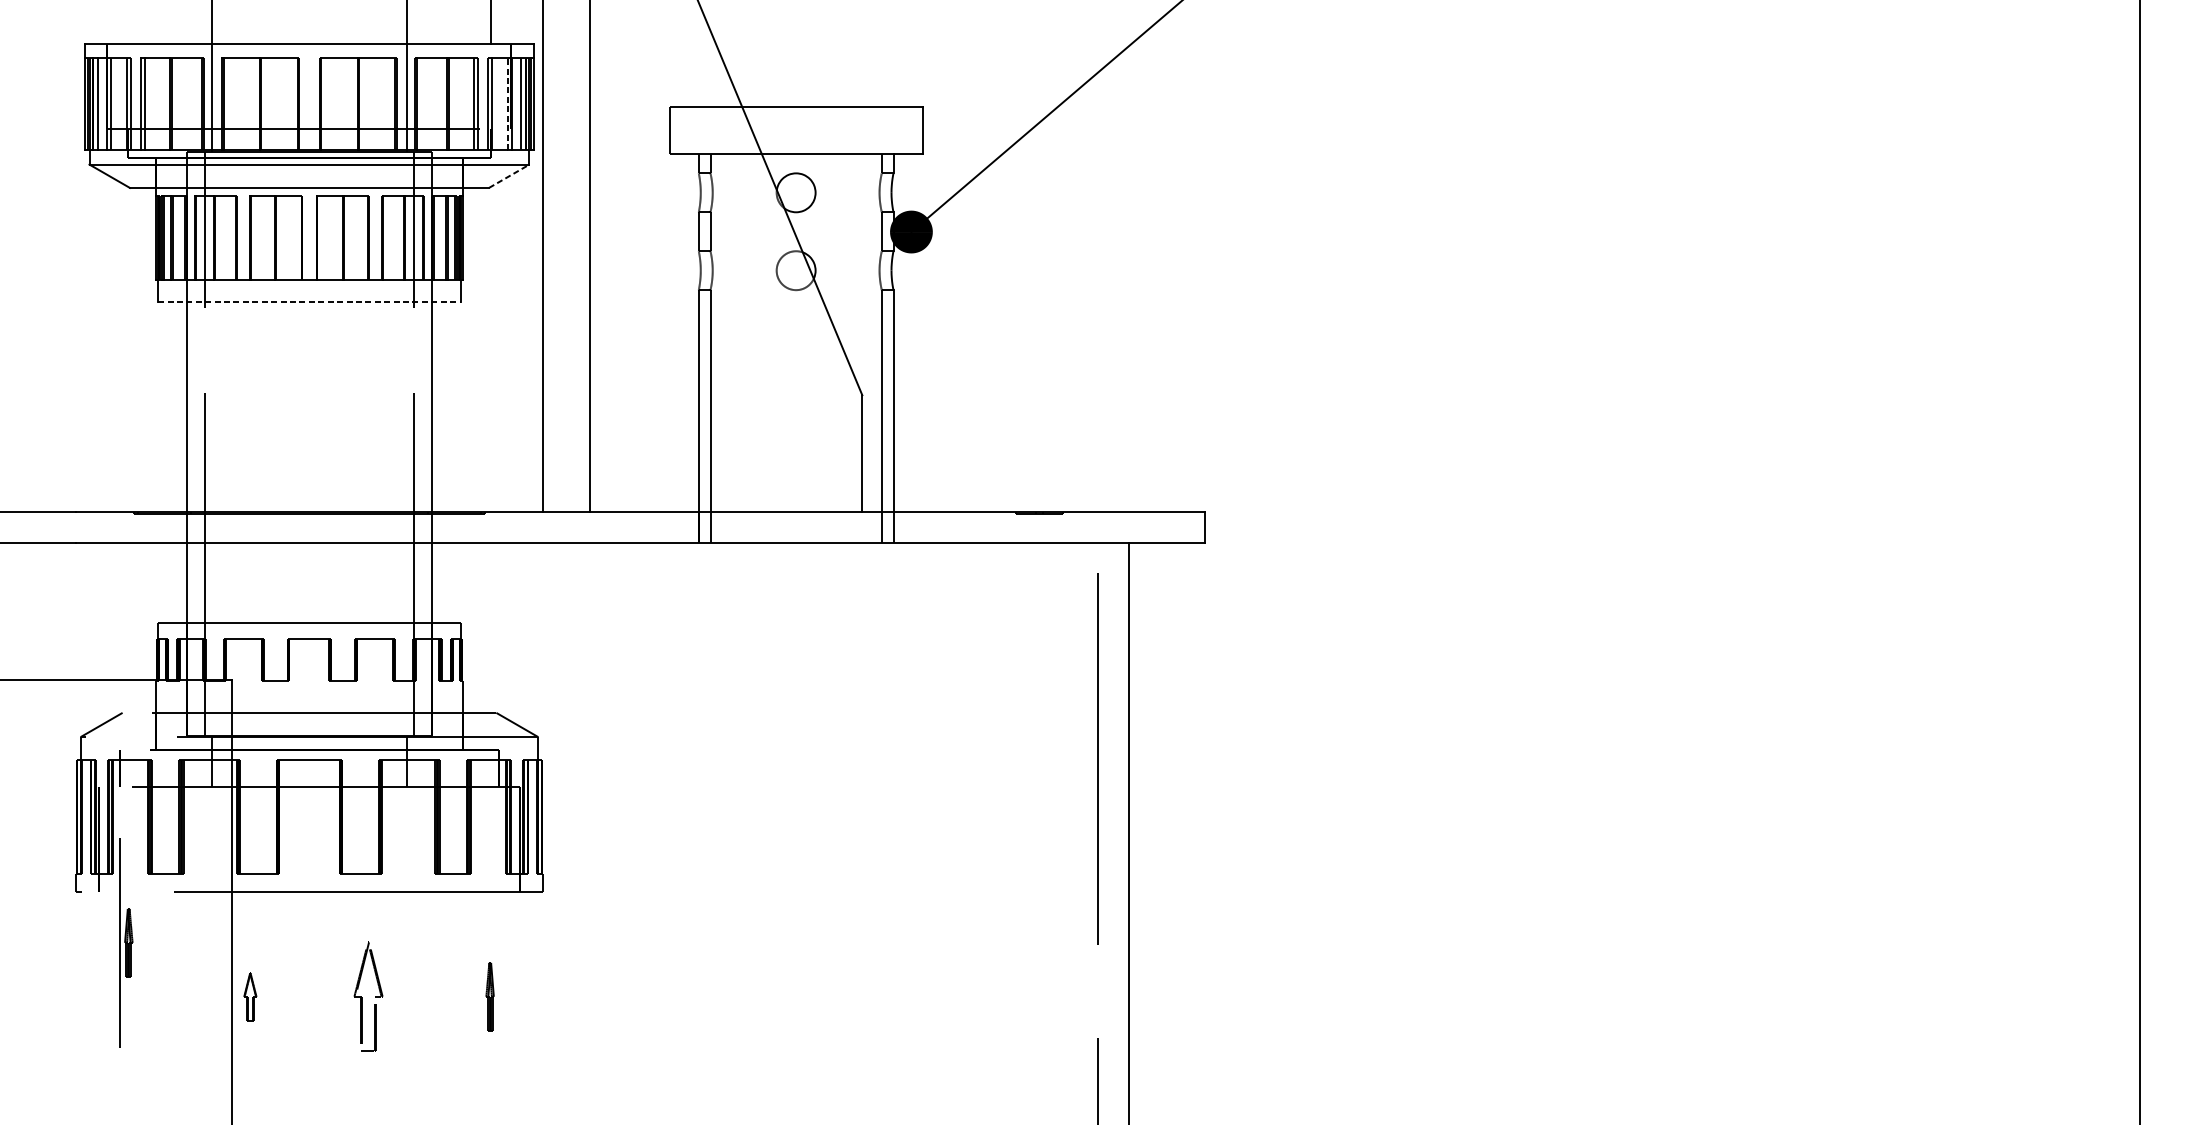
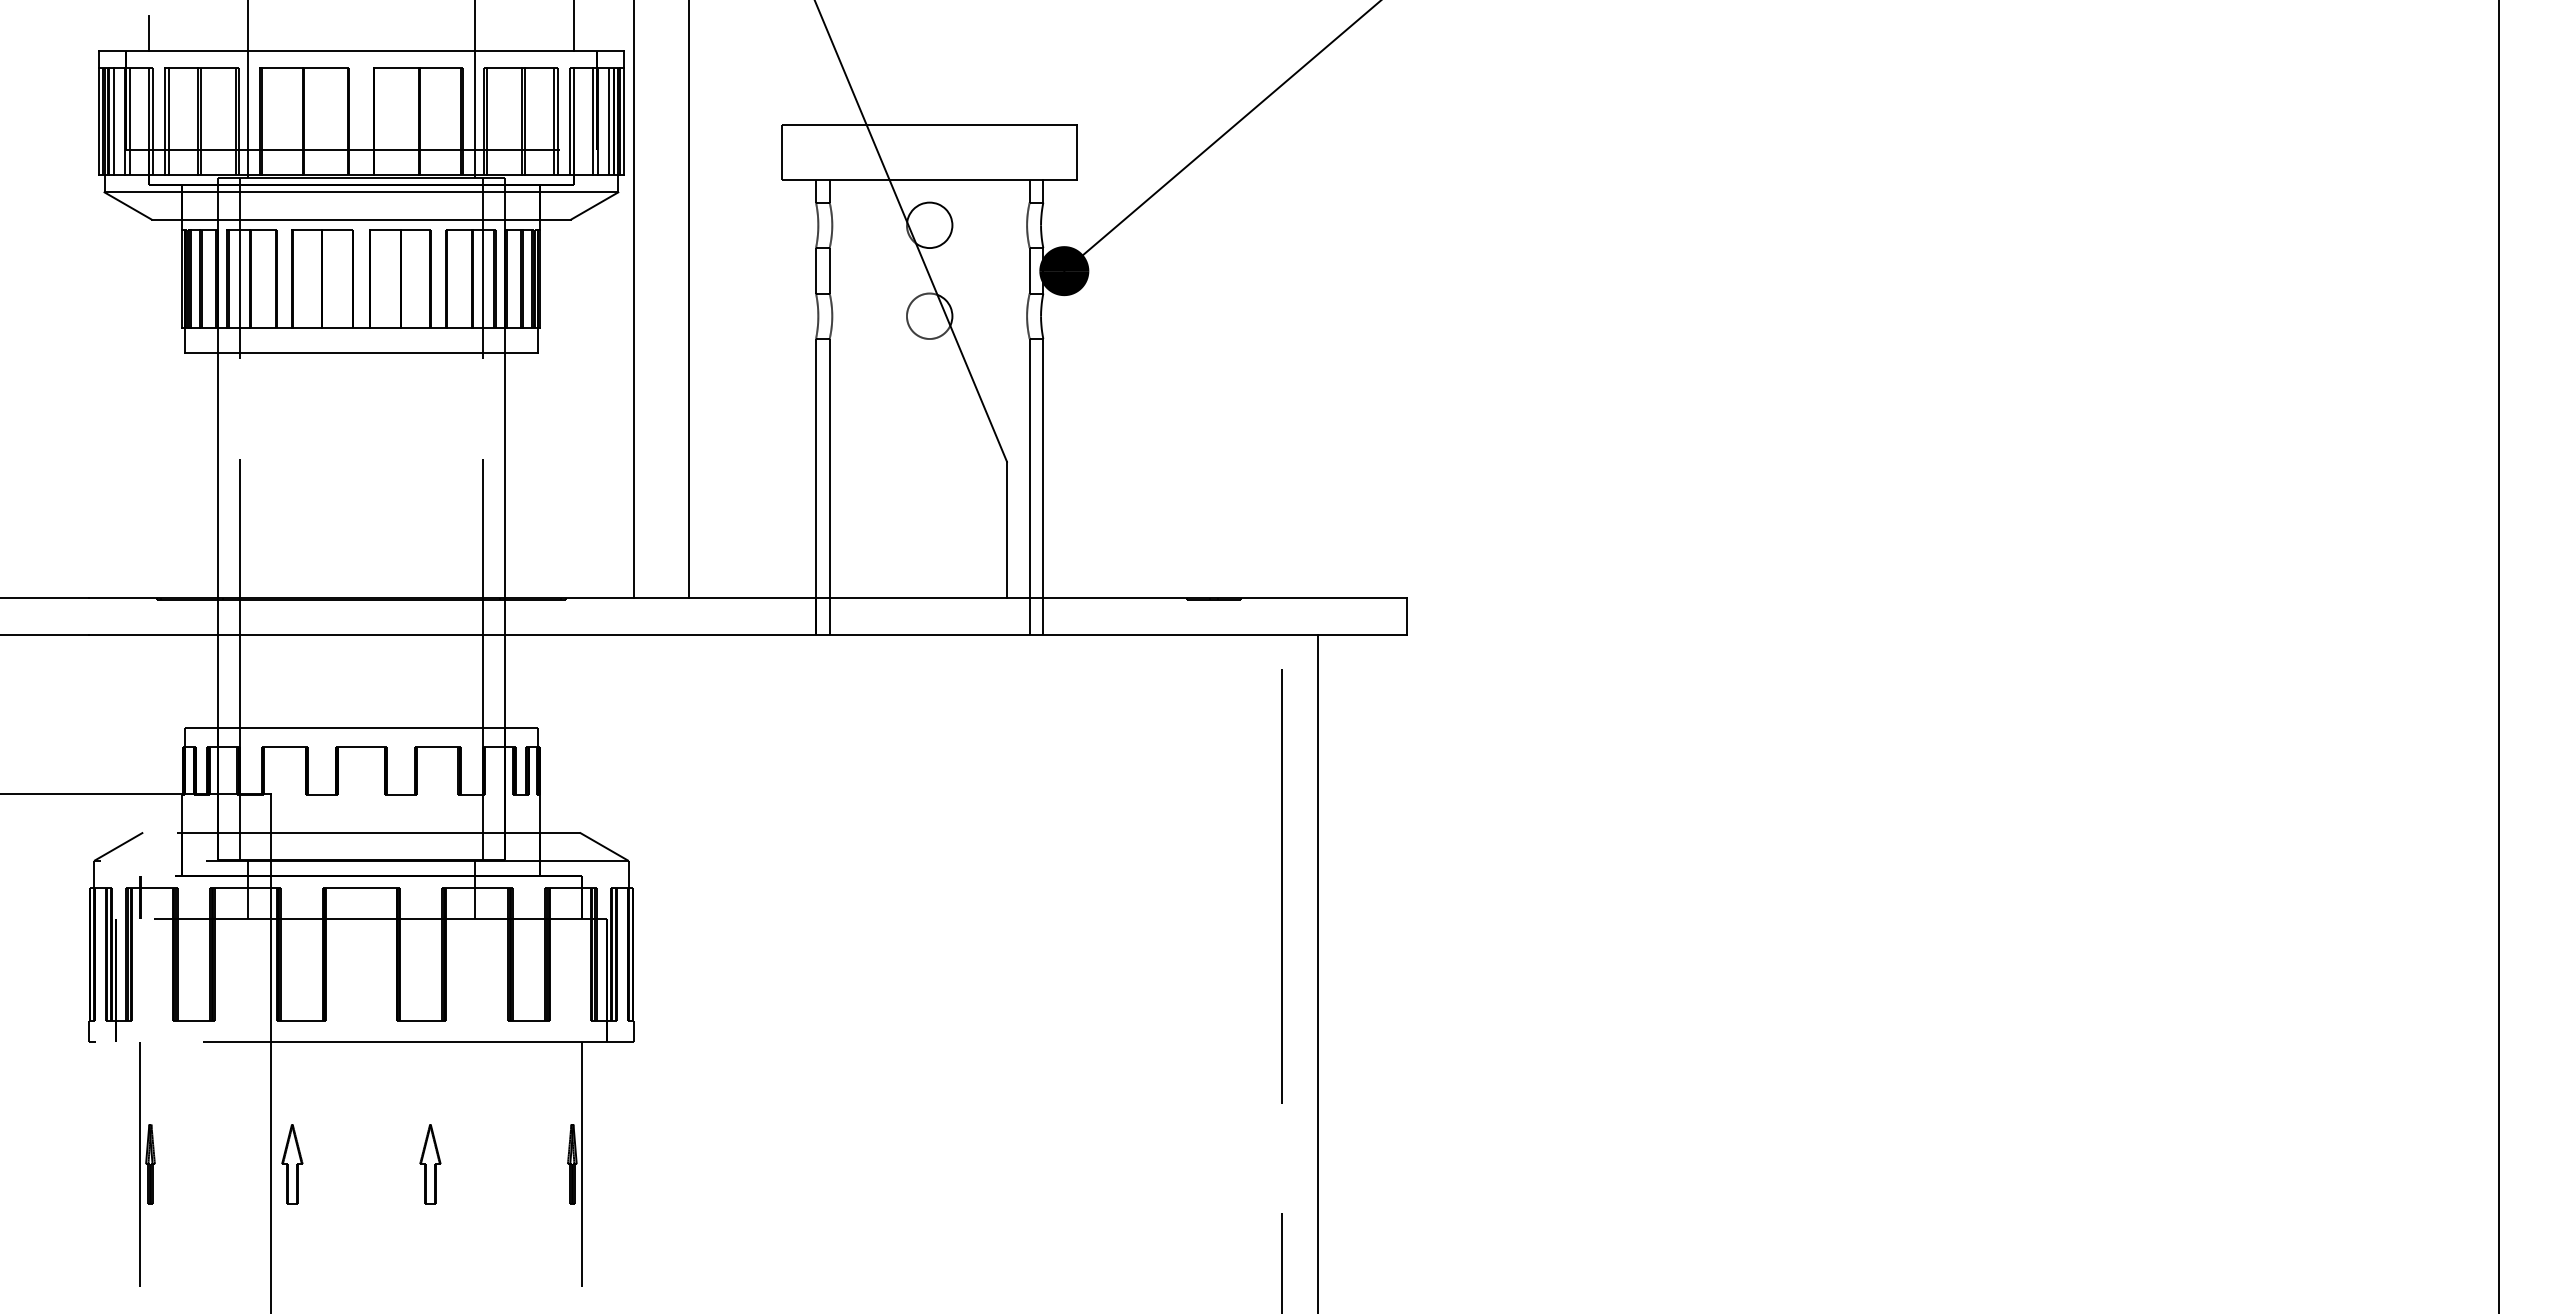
line: (127, 28) -> (149, 33), added
line: (507, 103) -> (592, 121), dashed -> solid
line: (509, 175) -> (595, 205), dashed -> solid
line: (309, 301) -> (361, 352), dashed -> solid
part: (126, 943) -> (147, 1164), moved
line: (498, 996) -> (582, 1163), added
part: (250, 997) -> (292, 1164), size x1.43
part: (368, 997) -> (430, 1164), size x0.62

